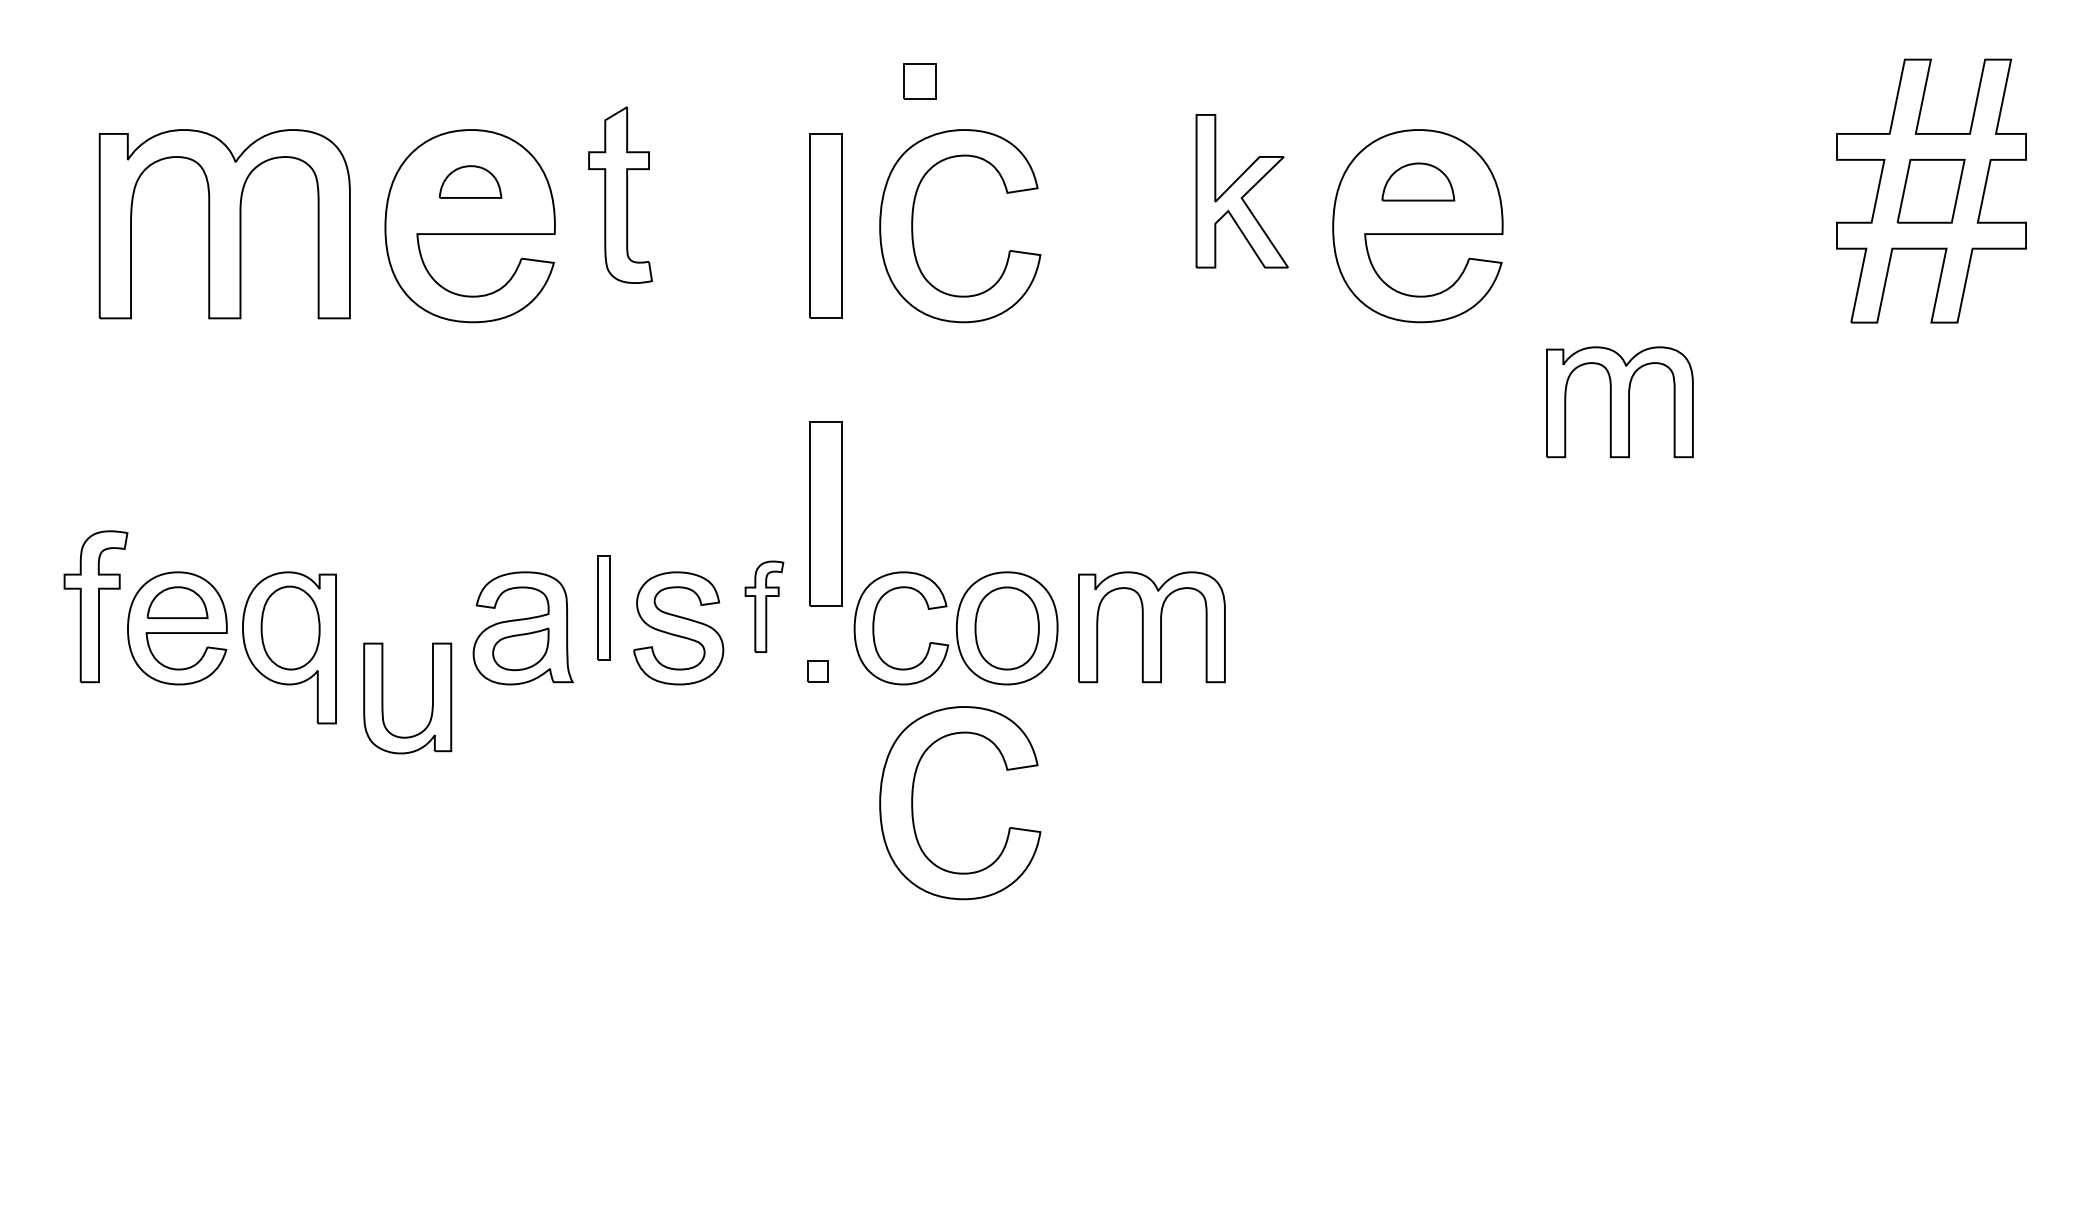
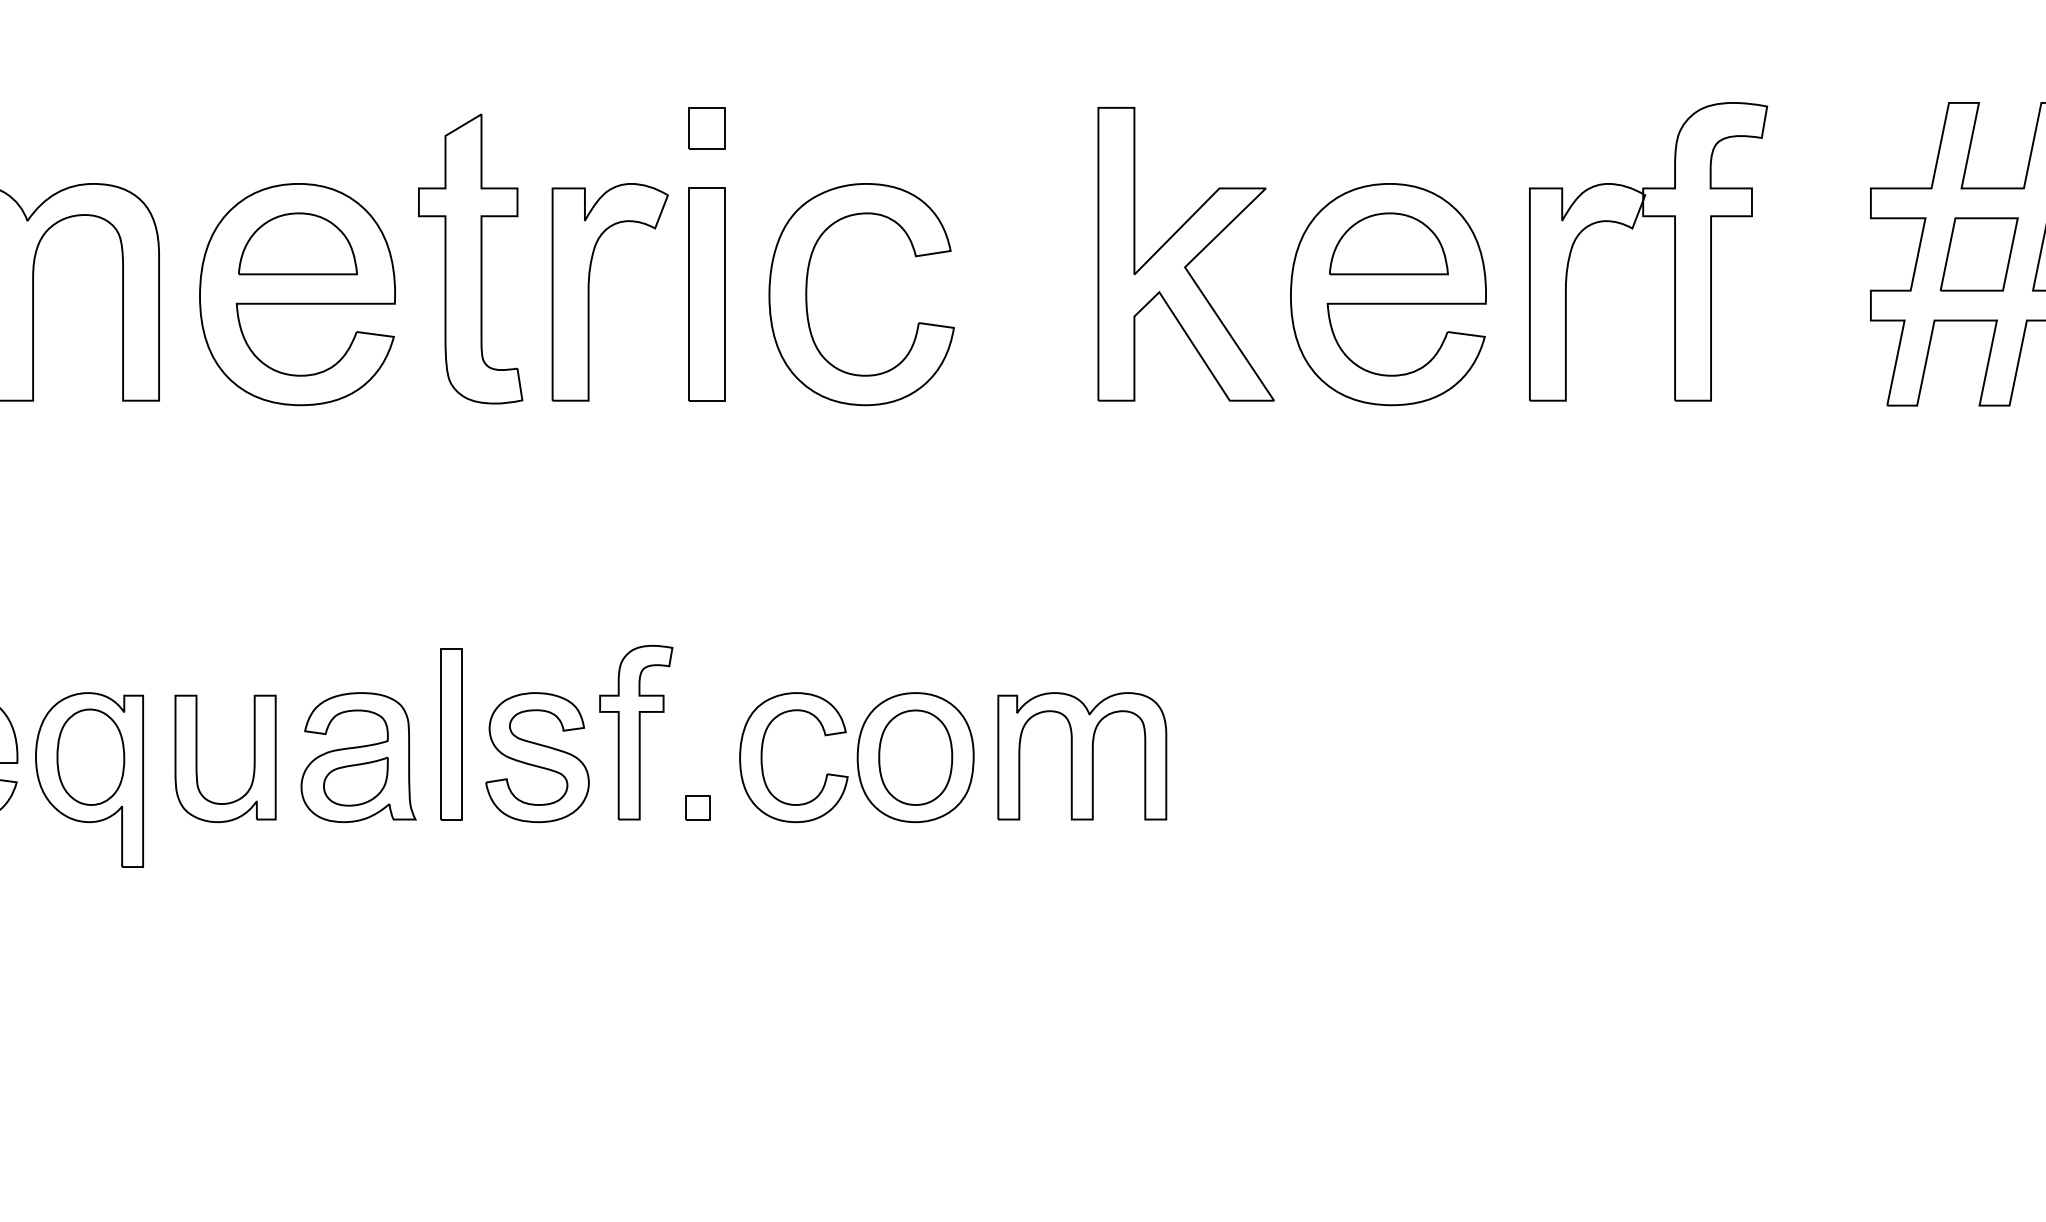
part: (919, 81) -> (706, 128), moved
part: (470, 181) -> (297, 243), size x1.67
part: (1418, 181) -> (1389, 243), size x1.43
part: (1666, 188) -> (1674, 251), added
part: (1242, 191) -> (1186, 254), size x1.67
part: (620, 194) -> (470, 258), size x1.43
part: (723, 224) -> (589, 292), added
part: (1619, 402) -> (1620, 497), removed
part: (825, 513) -> (706, 625), removed
part: (764, 606) -> (636, 732), size x1.67
part: (603, 607) -> (450, 733), size x1.43
part: (383, 698) -> (197, 758), moved
part: (913, 805) -> (807, 961), removed

